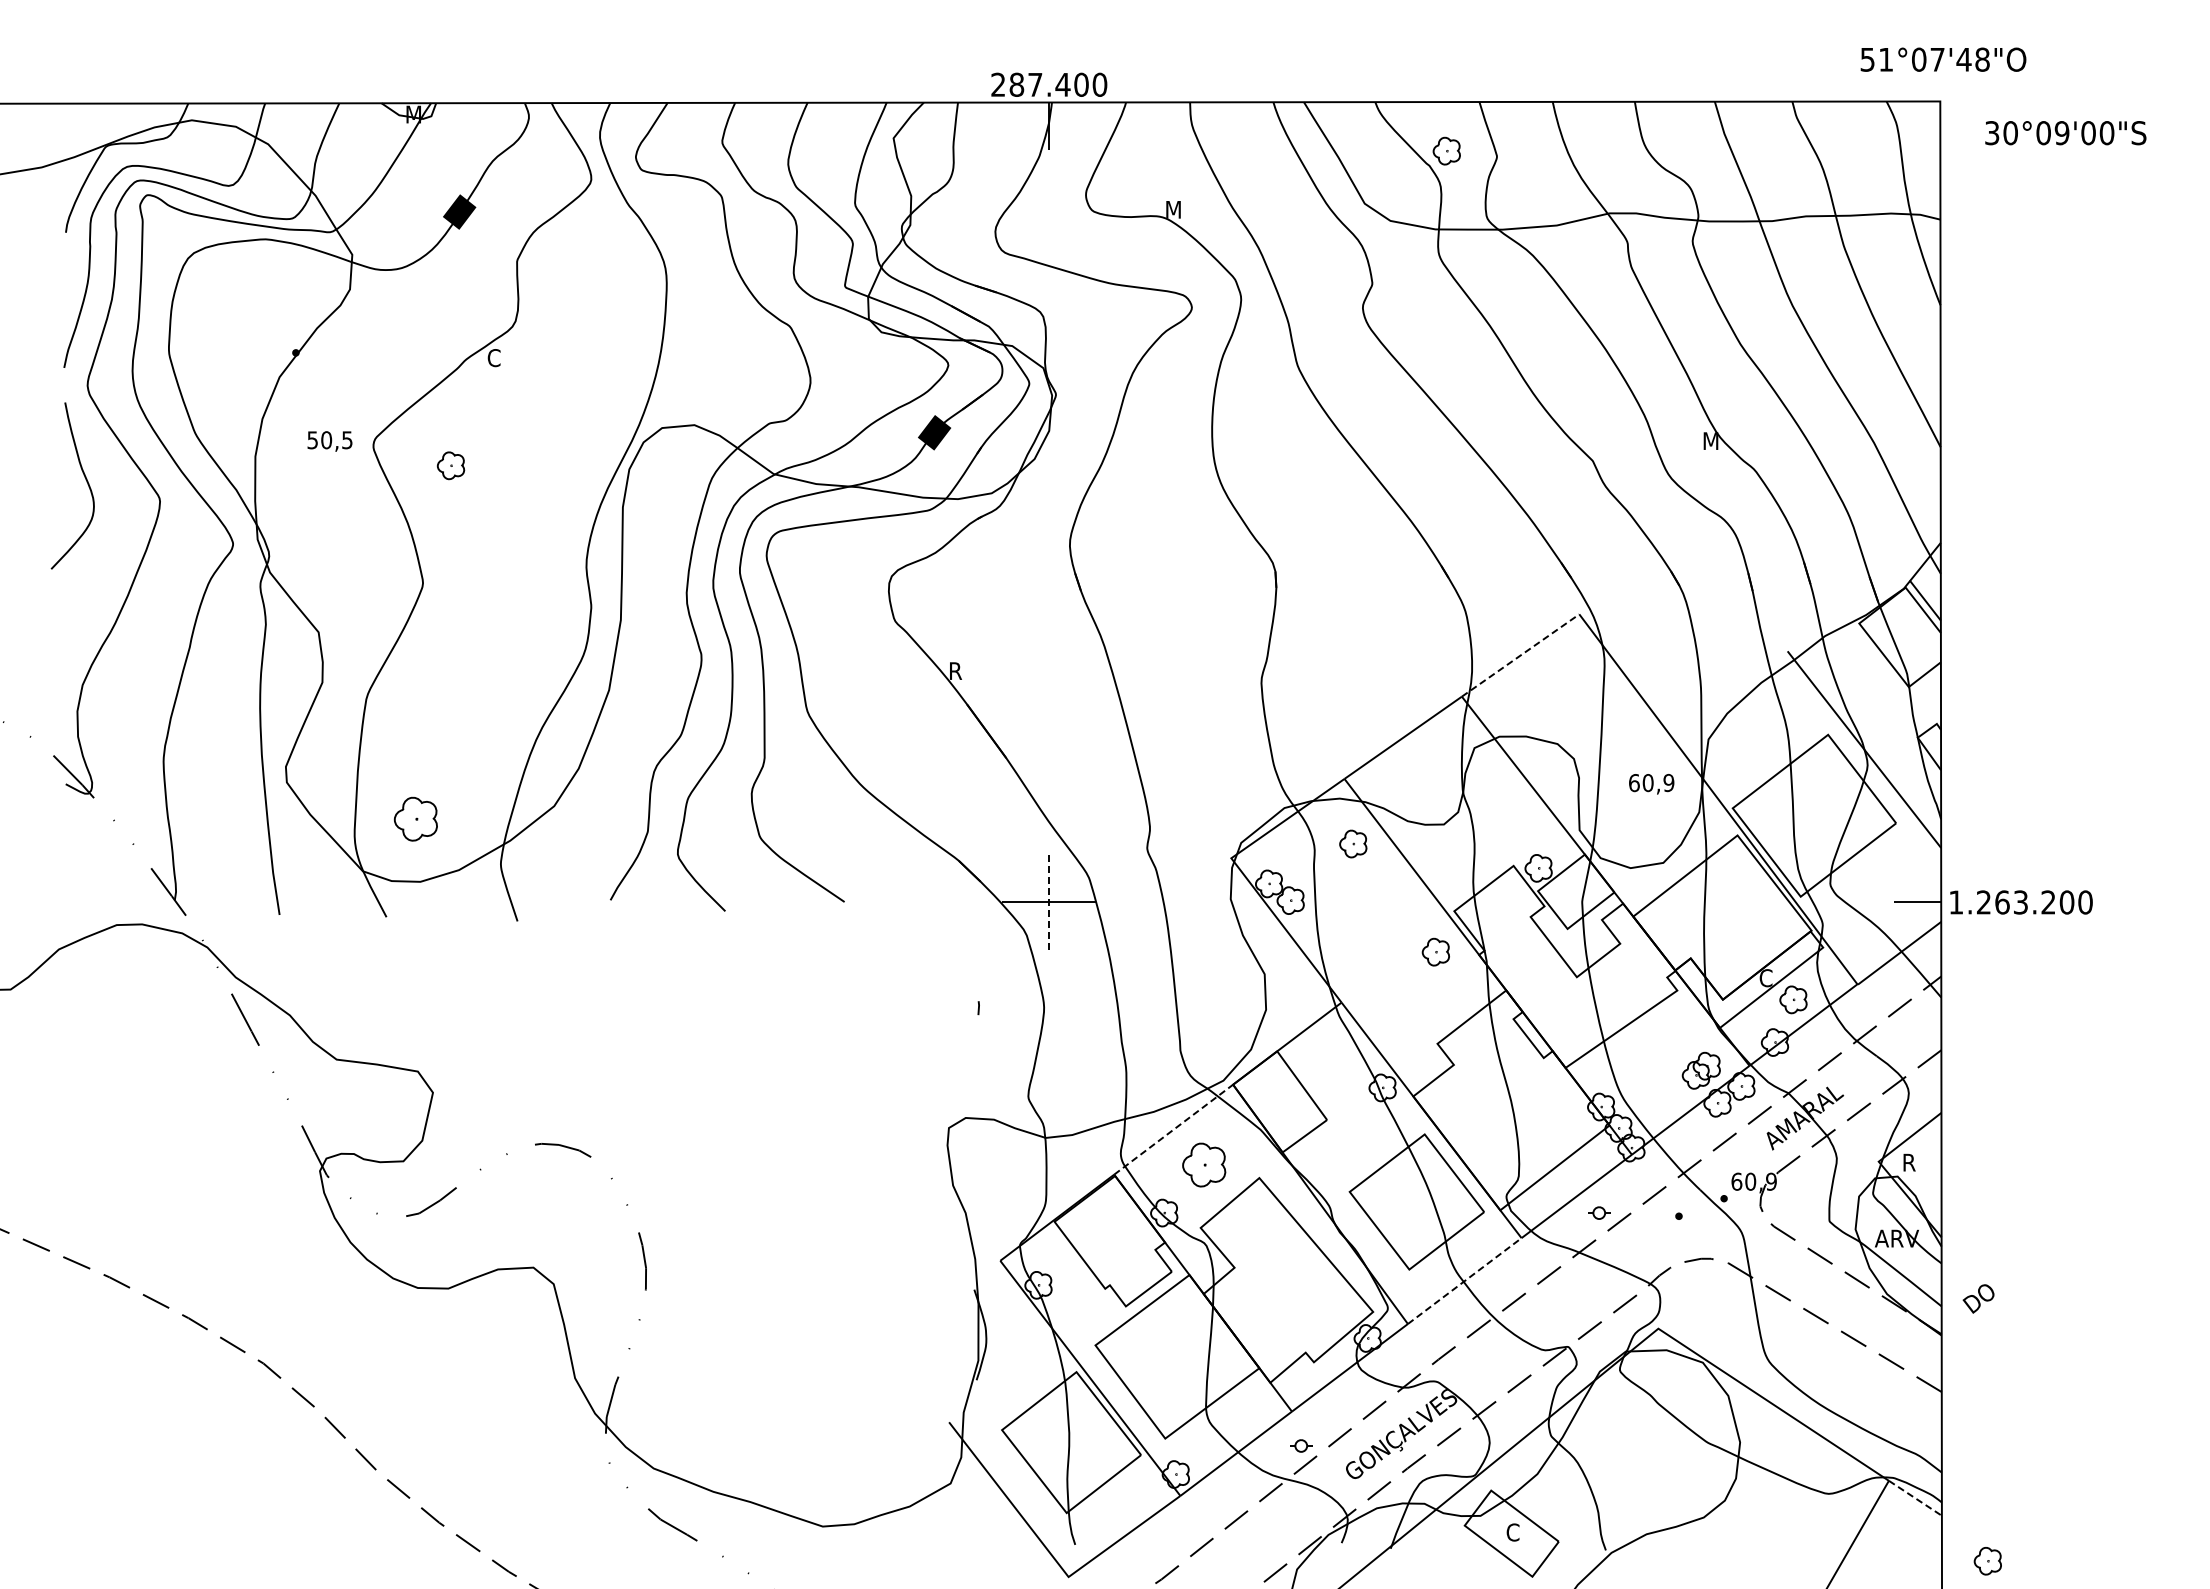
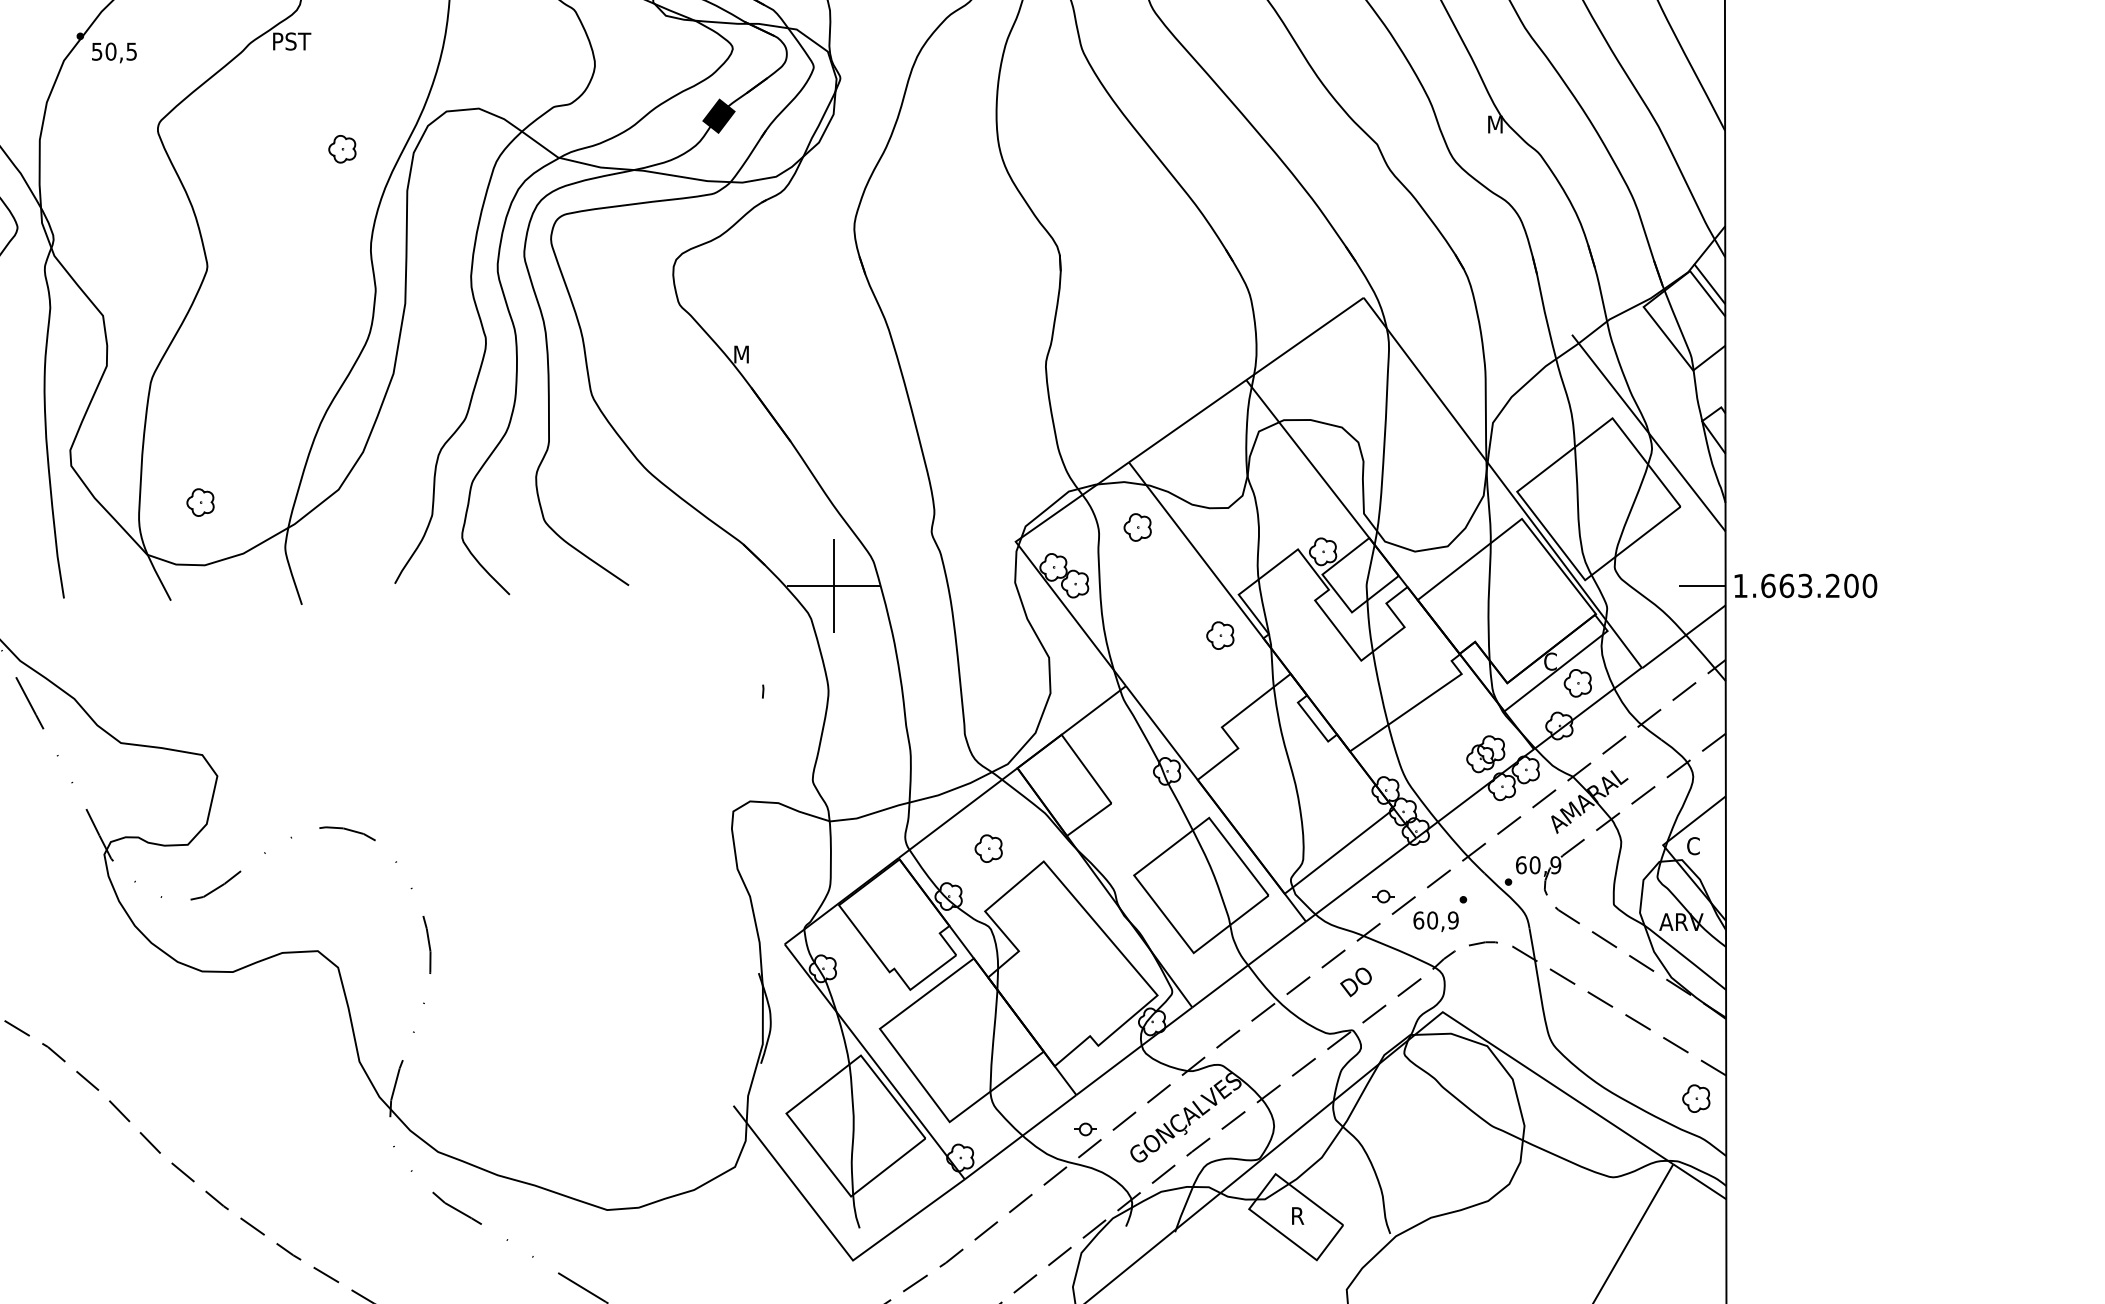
text: (506, 358) -> (290, 41), C -> PST
text: (329, 441) -> (113, 52), moved
part: (450, 465) -> (341, 148), moved
line: (1520, 655) -> (1304, 338), dashed -> solid
text: (958, 670) -> (742, 353), R -> M
text: (1651, 784) -> (1435, 921), moved
part: (416, 818) -> (200, 501), size x0.62
line: (1049, 902) -> (833, 585), dashed -> solid
text: (1983, 902) -> (1767, 585), 1.263.200 -> 1.663.200
line: (1173, 1129) -> (957, 812), dashed -> solid
text: (1908, 1162) -> (1692, 845), R -> C
part: (1204, 1165) -> (988, 848), size x0.62
line: (1465, 1280) -> (1249, 963), dashed -> solid
text: (1978, 1298) -> (1355, 981), moved
line: (1915, 1498) -> (1699, 1181), dashed -> solid
text: (1512, 1532) -> (1296, 1215), C -> R
part: (1987, 1561) -> (1695, 1098), moved

